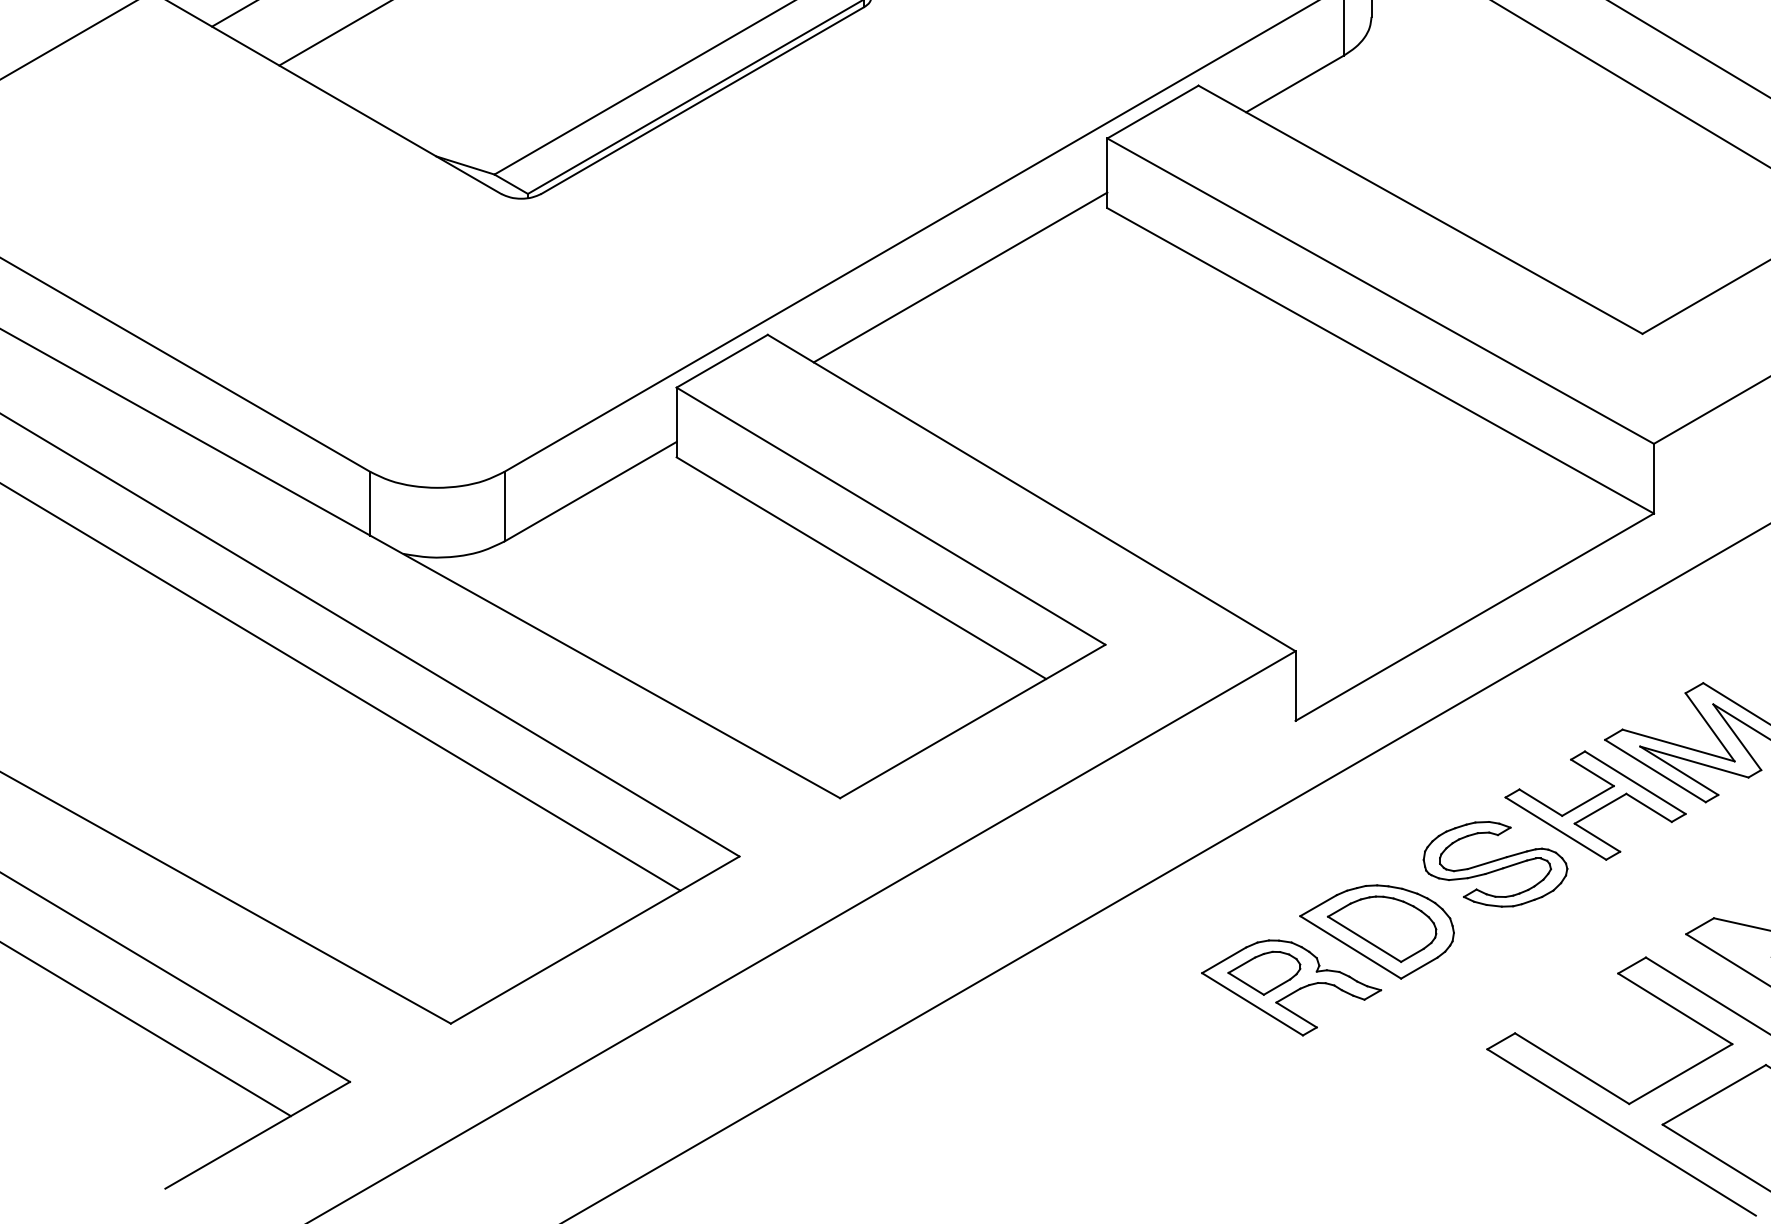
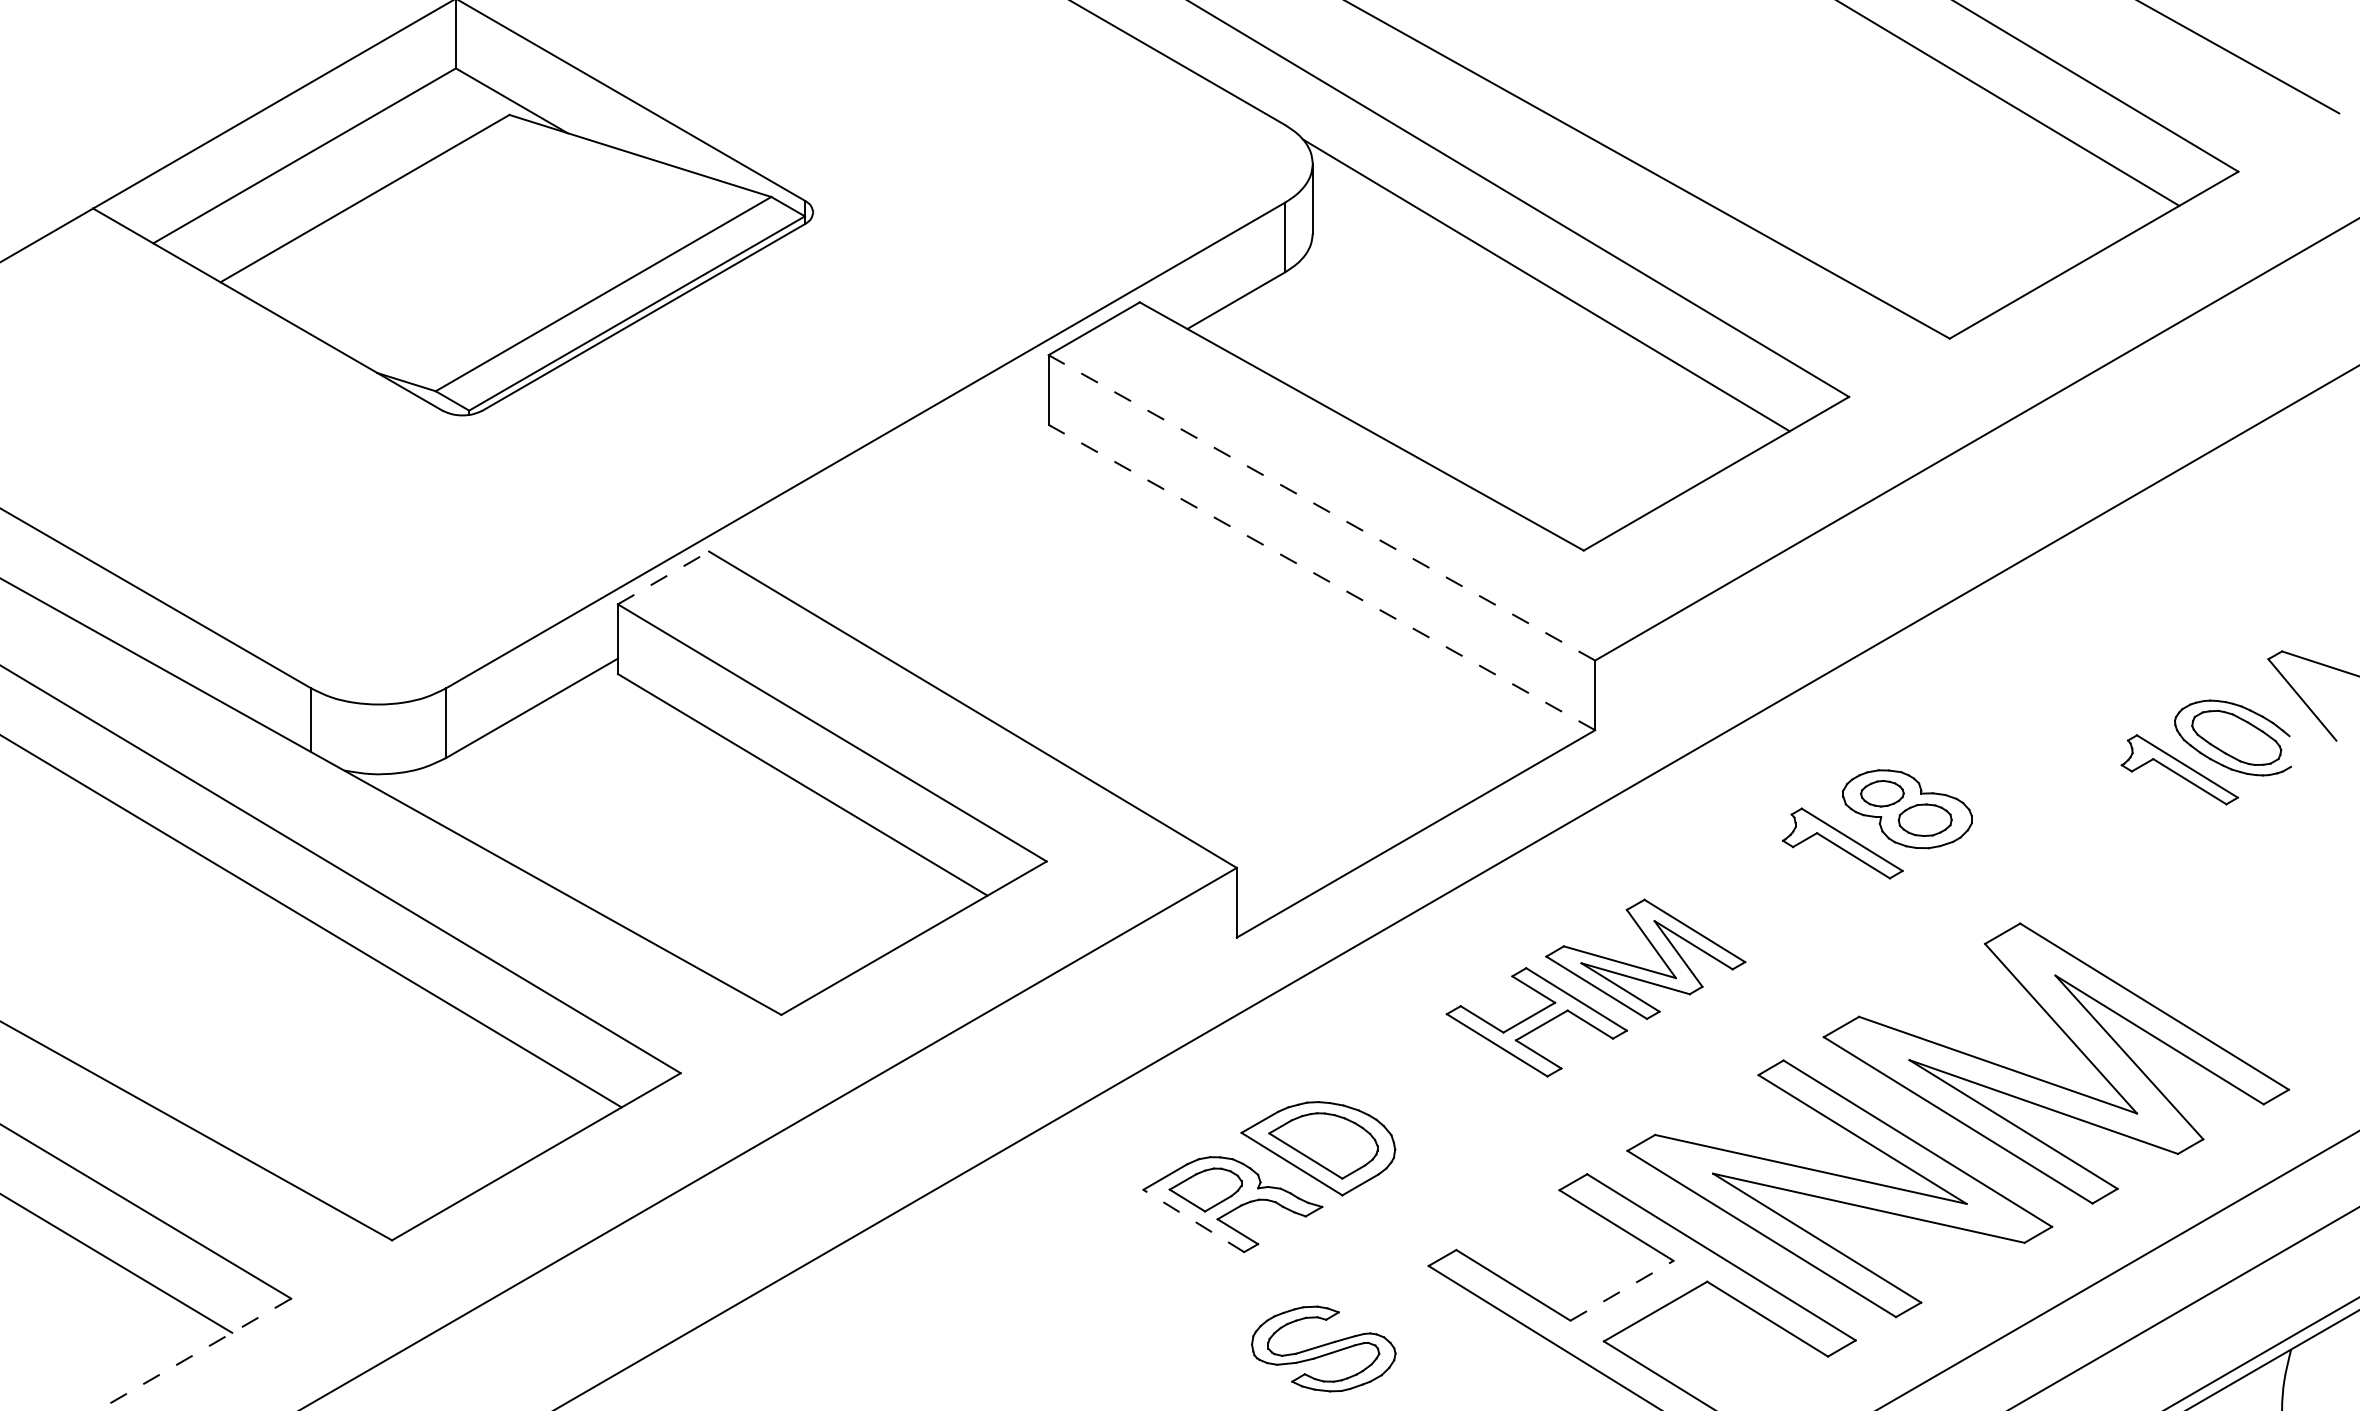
line: (960, 277) -> (901, 494), removed
line: (1380, 290) -> (1321, 507), solid -> dashed
line: (722, 360) -> (663, 577), solid -> dashed
line: (1380, 360) -> (1321, 577), solid -> dashed
part: (1495, 863) -> (1323, 1348), moved
line: (1252, 1003) -> (1193, 1220), solid -> dashed
line: (1681, 1073) -> (1622, 1290), solid -> dashed
line: (257, 1135) -> (198, 1352), solid -> dashed

